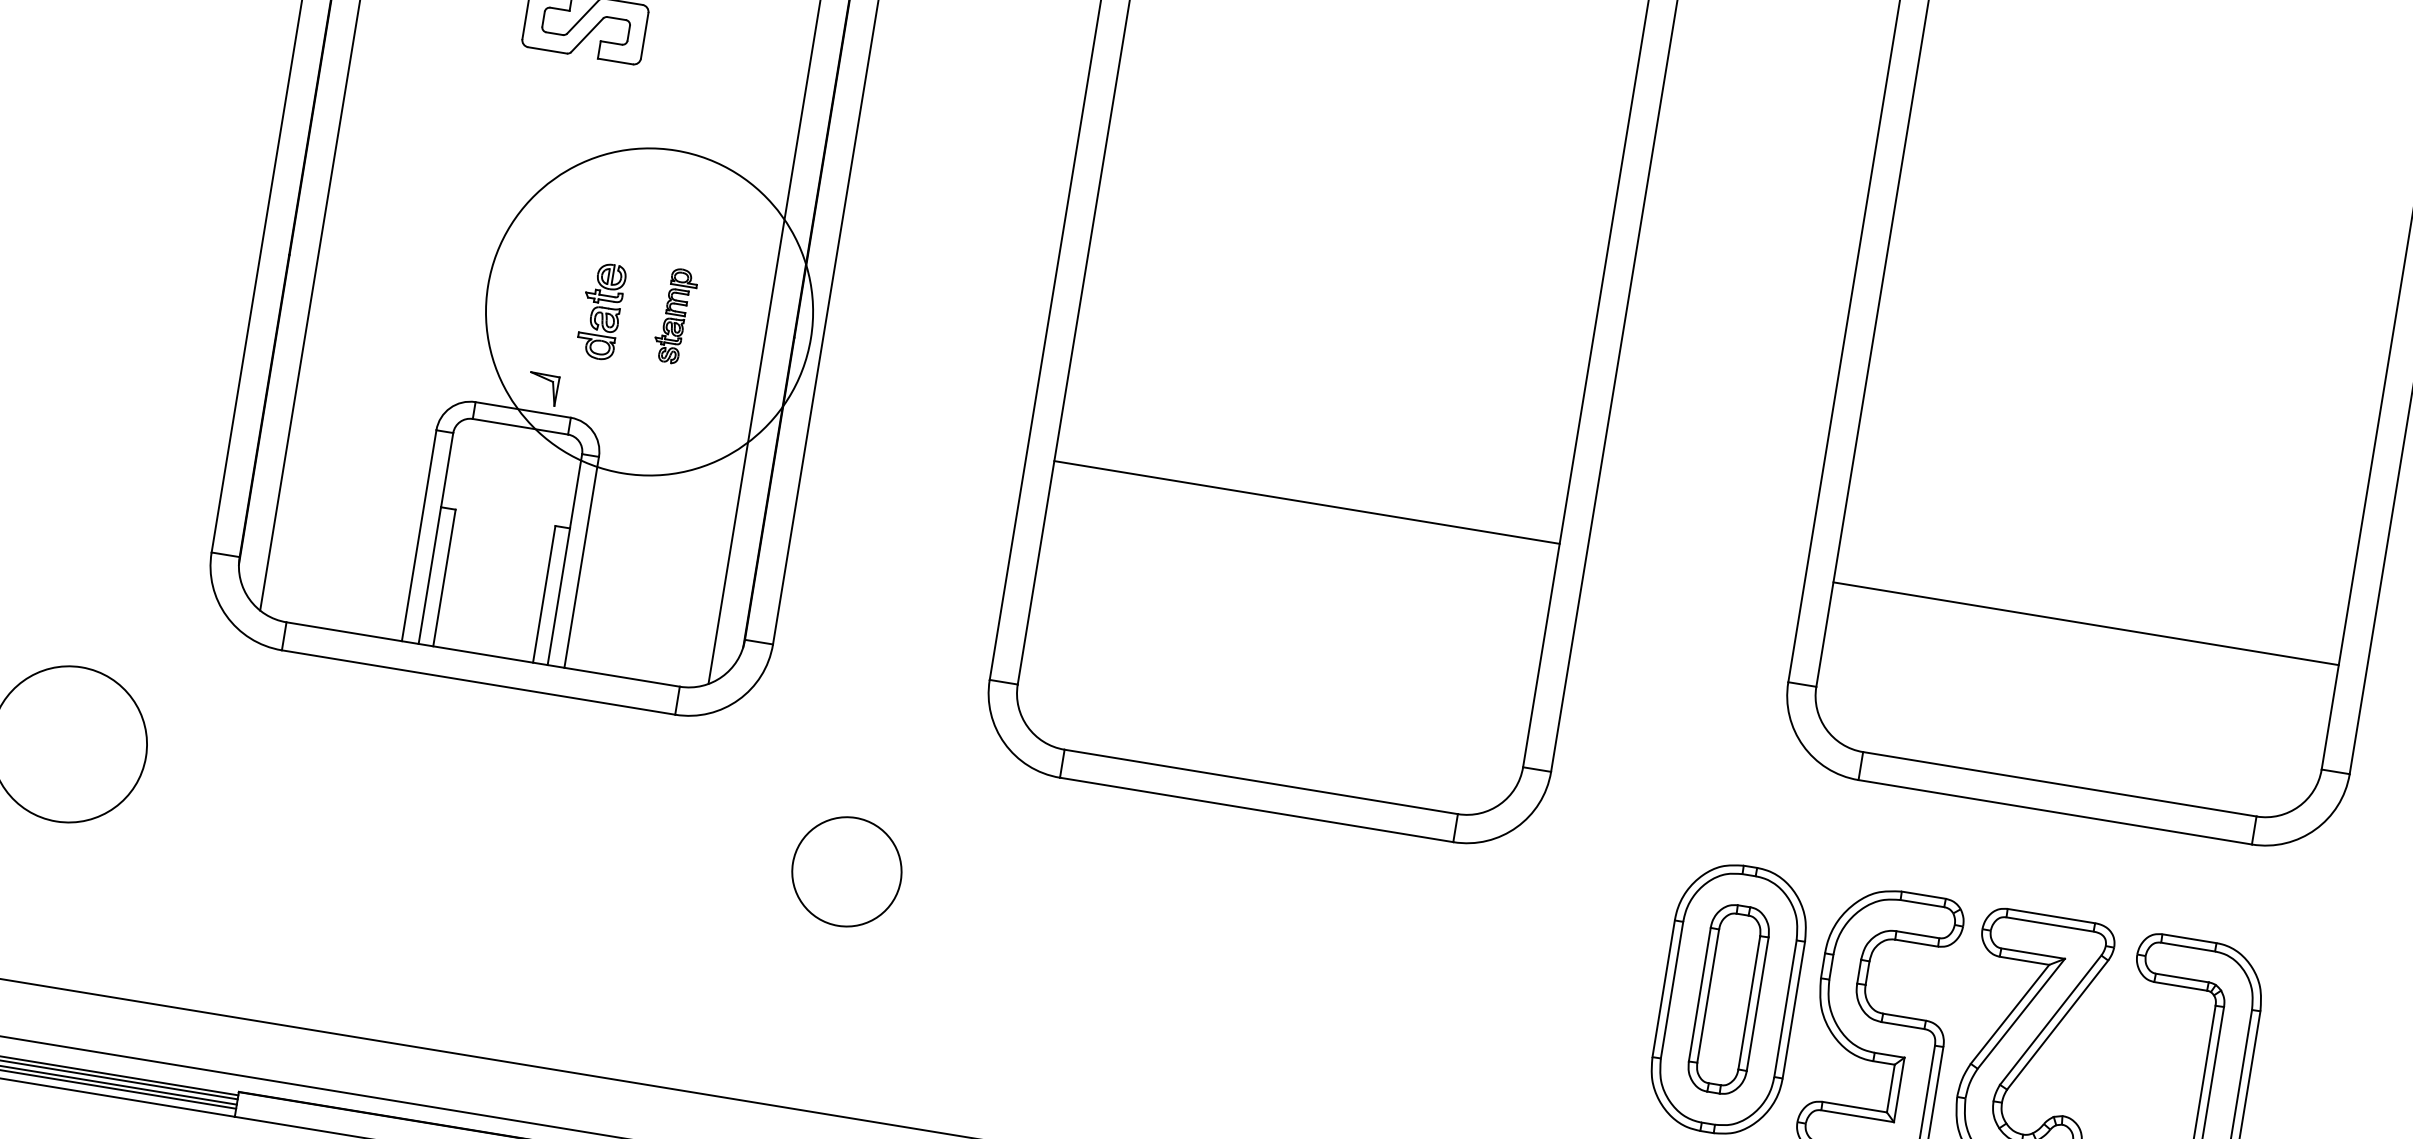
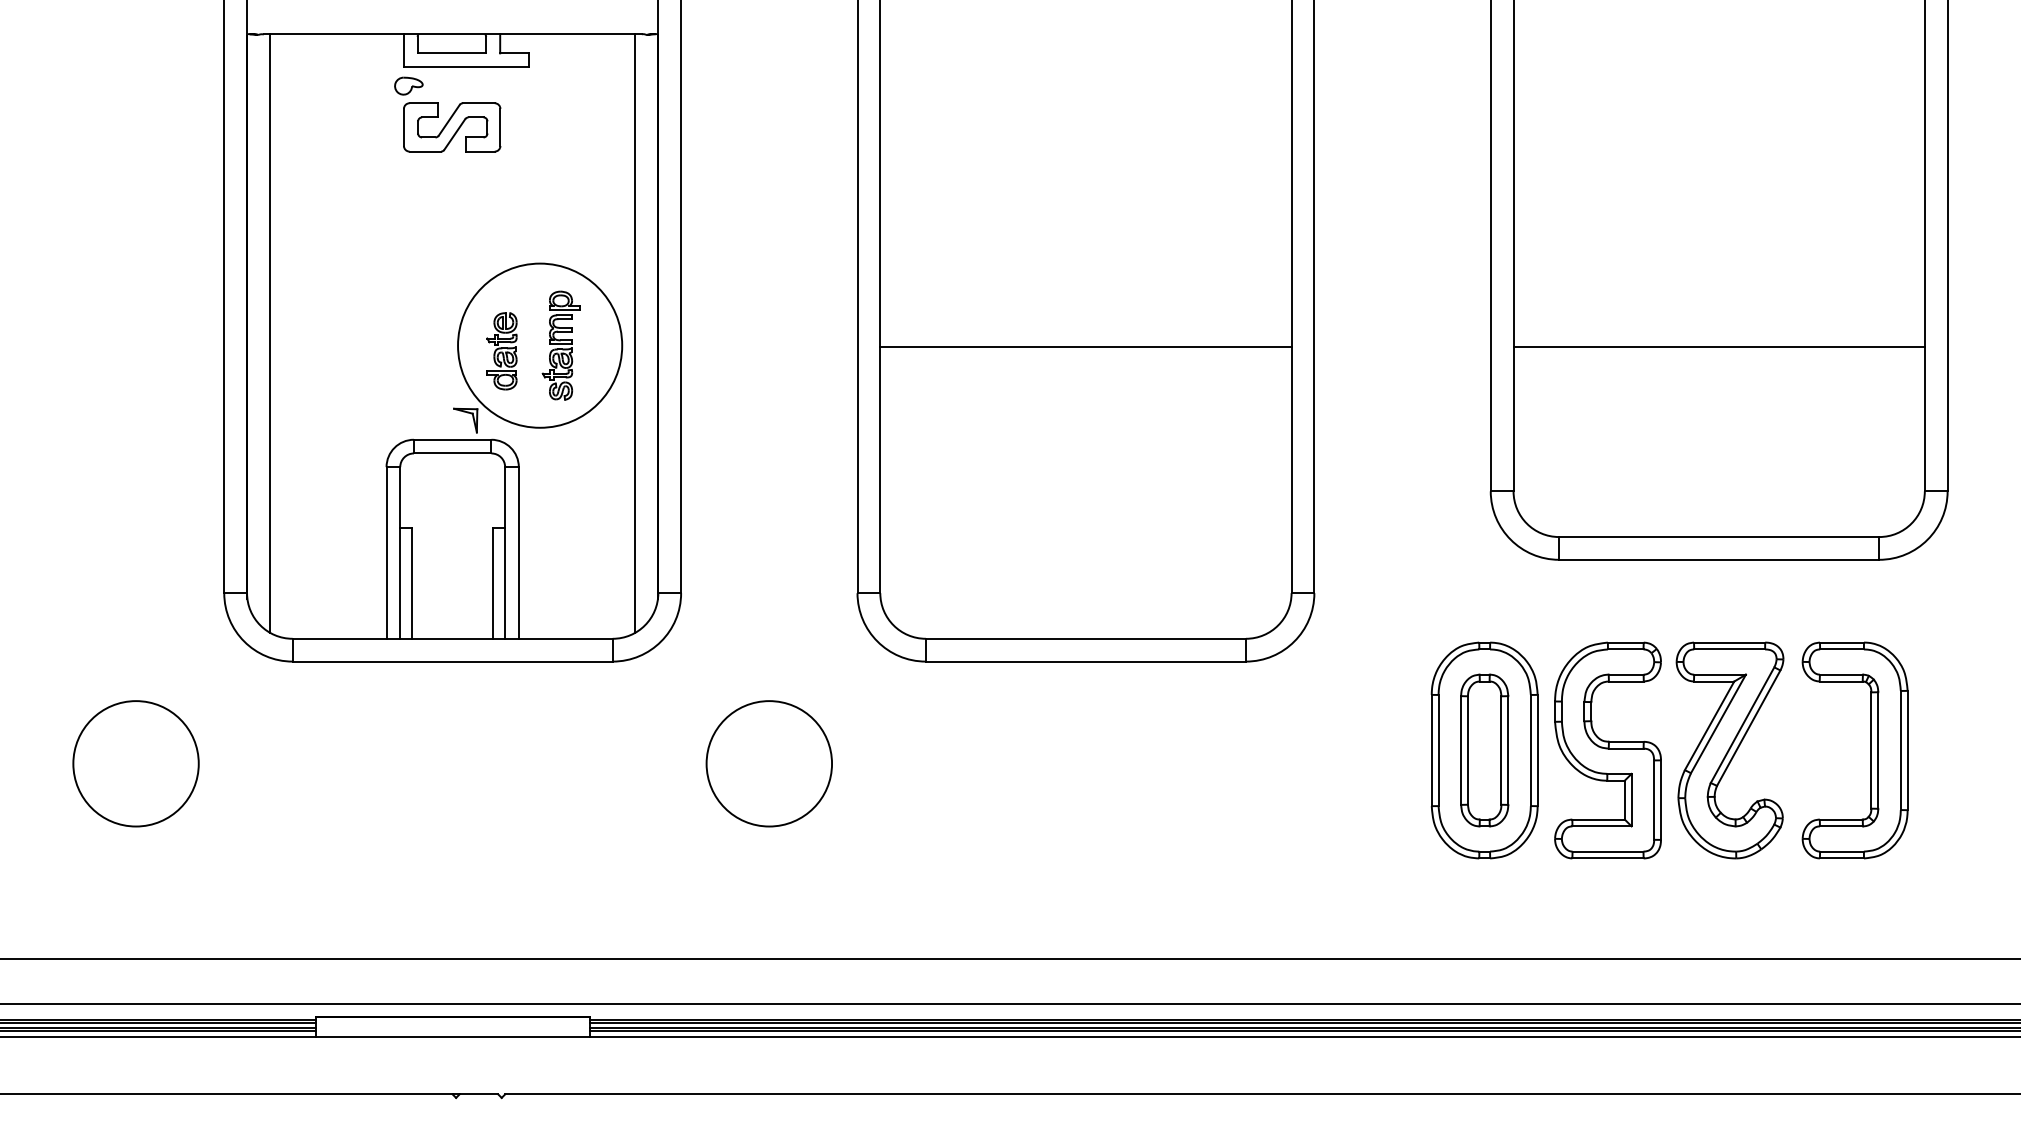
circle: (650, 311) -> (540, 345), size x0.62
part: (674, 315) -> (560, 345), size x1.43
line: (1306, 502) -> (1085, 347), moved
line: (2085, 623) -> (1718, 347), moved
circle: (846, 871) -> (768, 763), size x1.43

